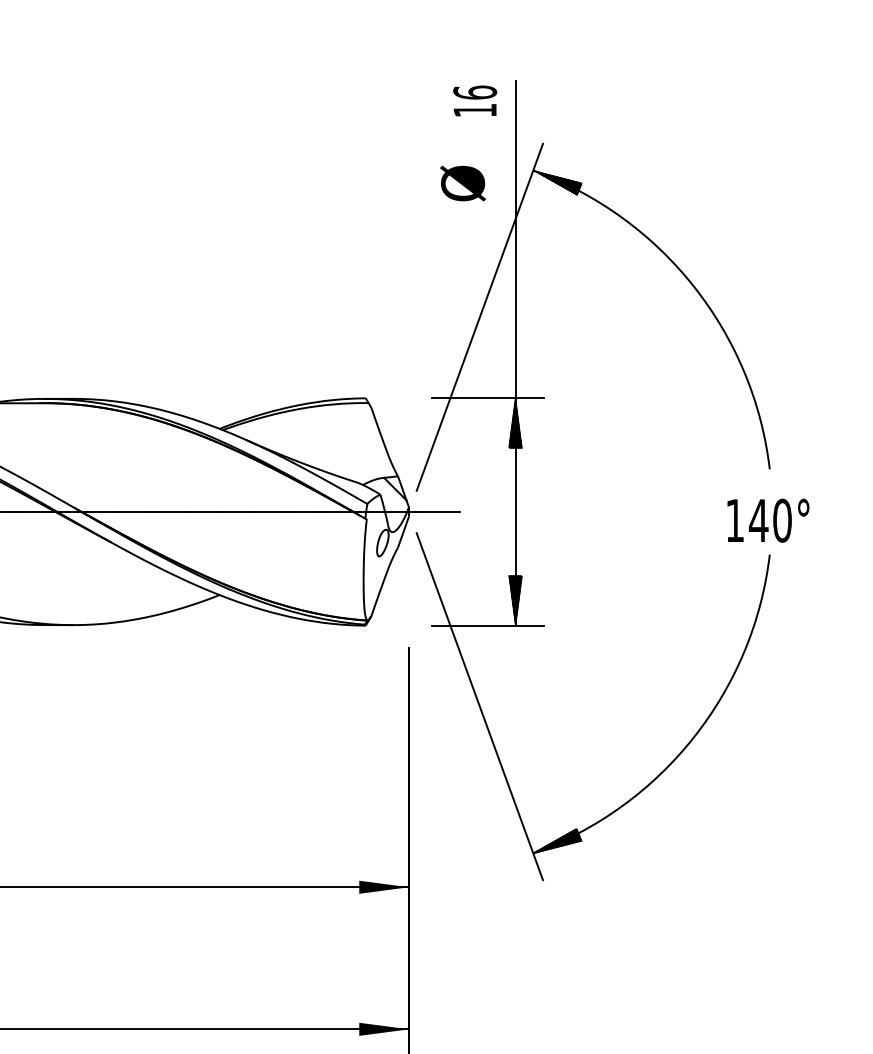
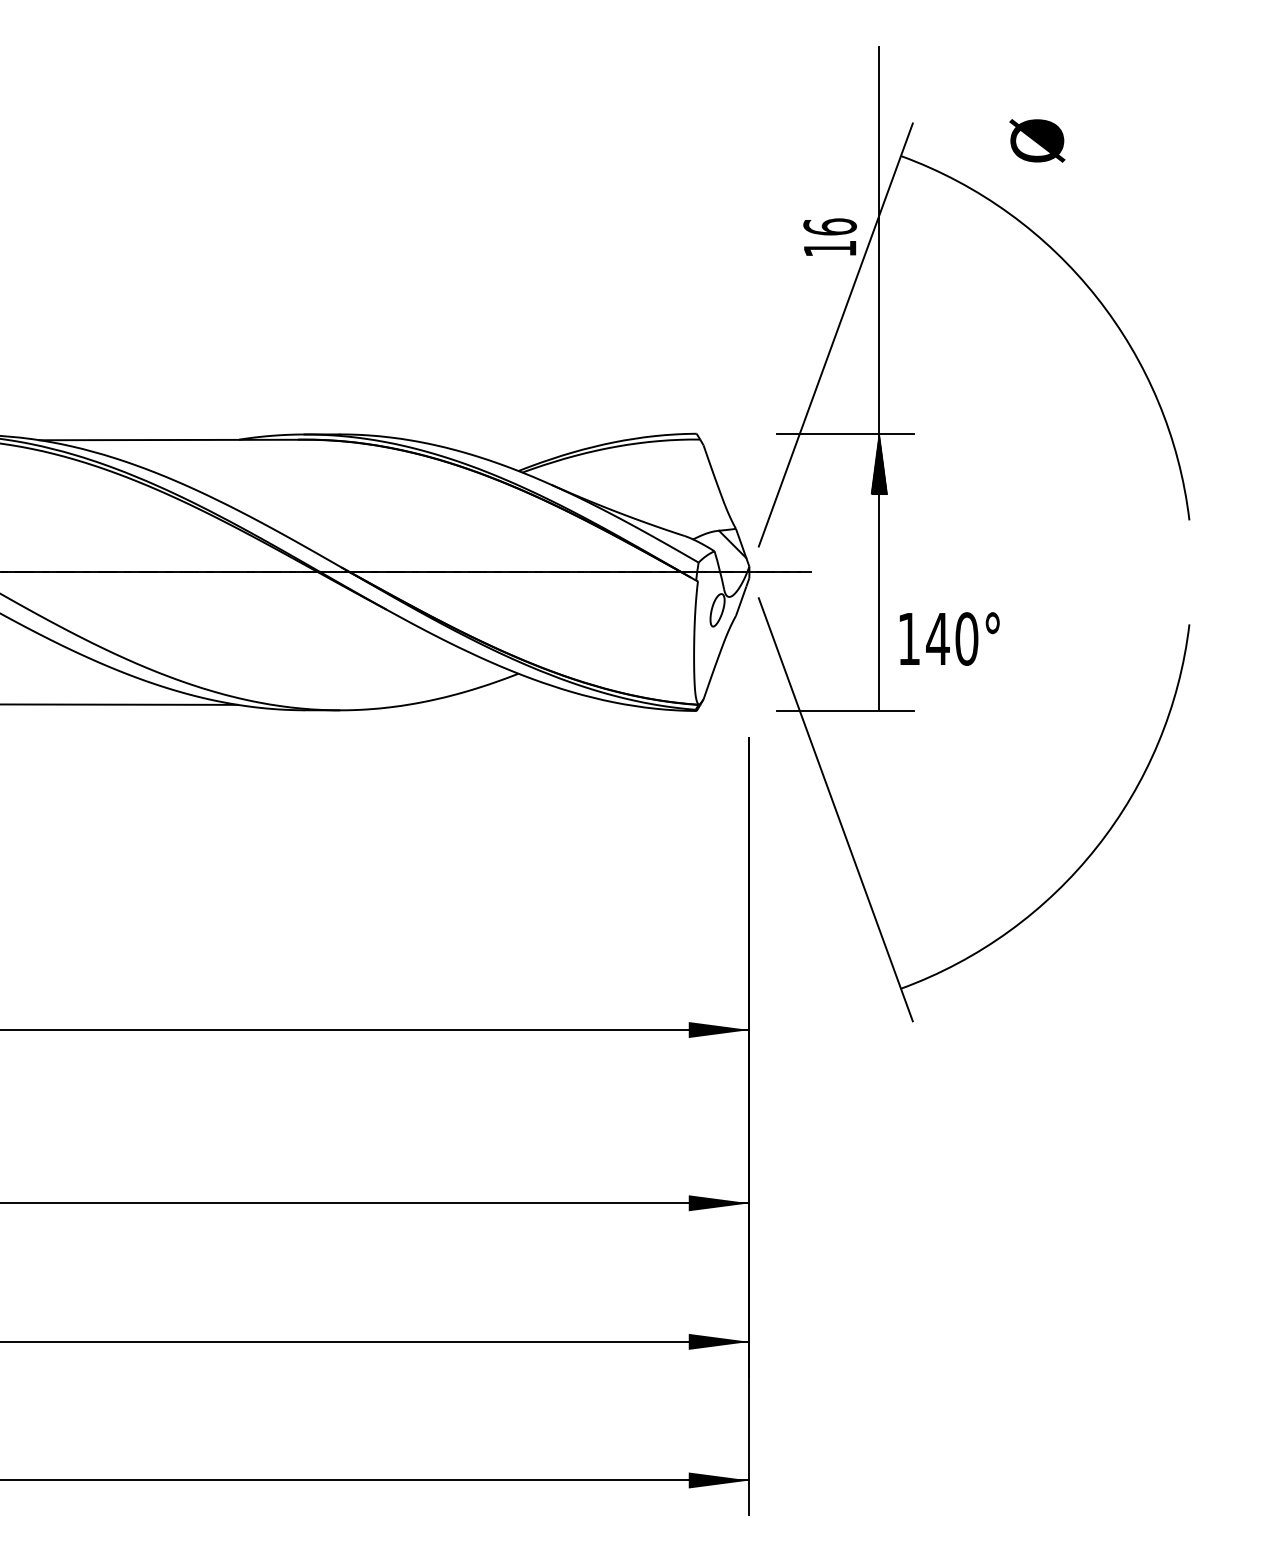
text: (474, 100) -> (829, 236), moved
text: (463, 183) -> (1037, 140), moved
hatch: (557, 183) -> (930, 171), removed
text: (768, 520) -> (949, 638), moved
hatch: (515, 600) -> (879, 680), removed
hatch: (557, 840) -> (930, 973), removed

